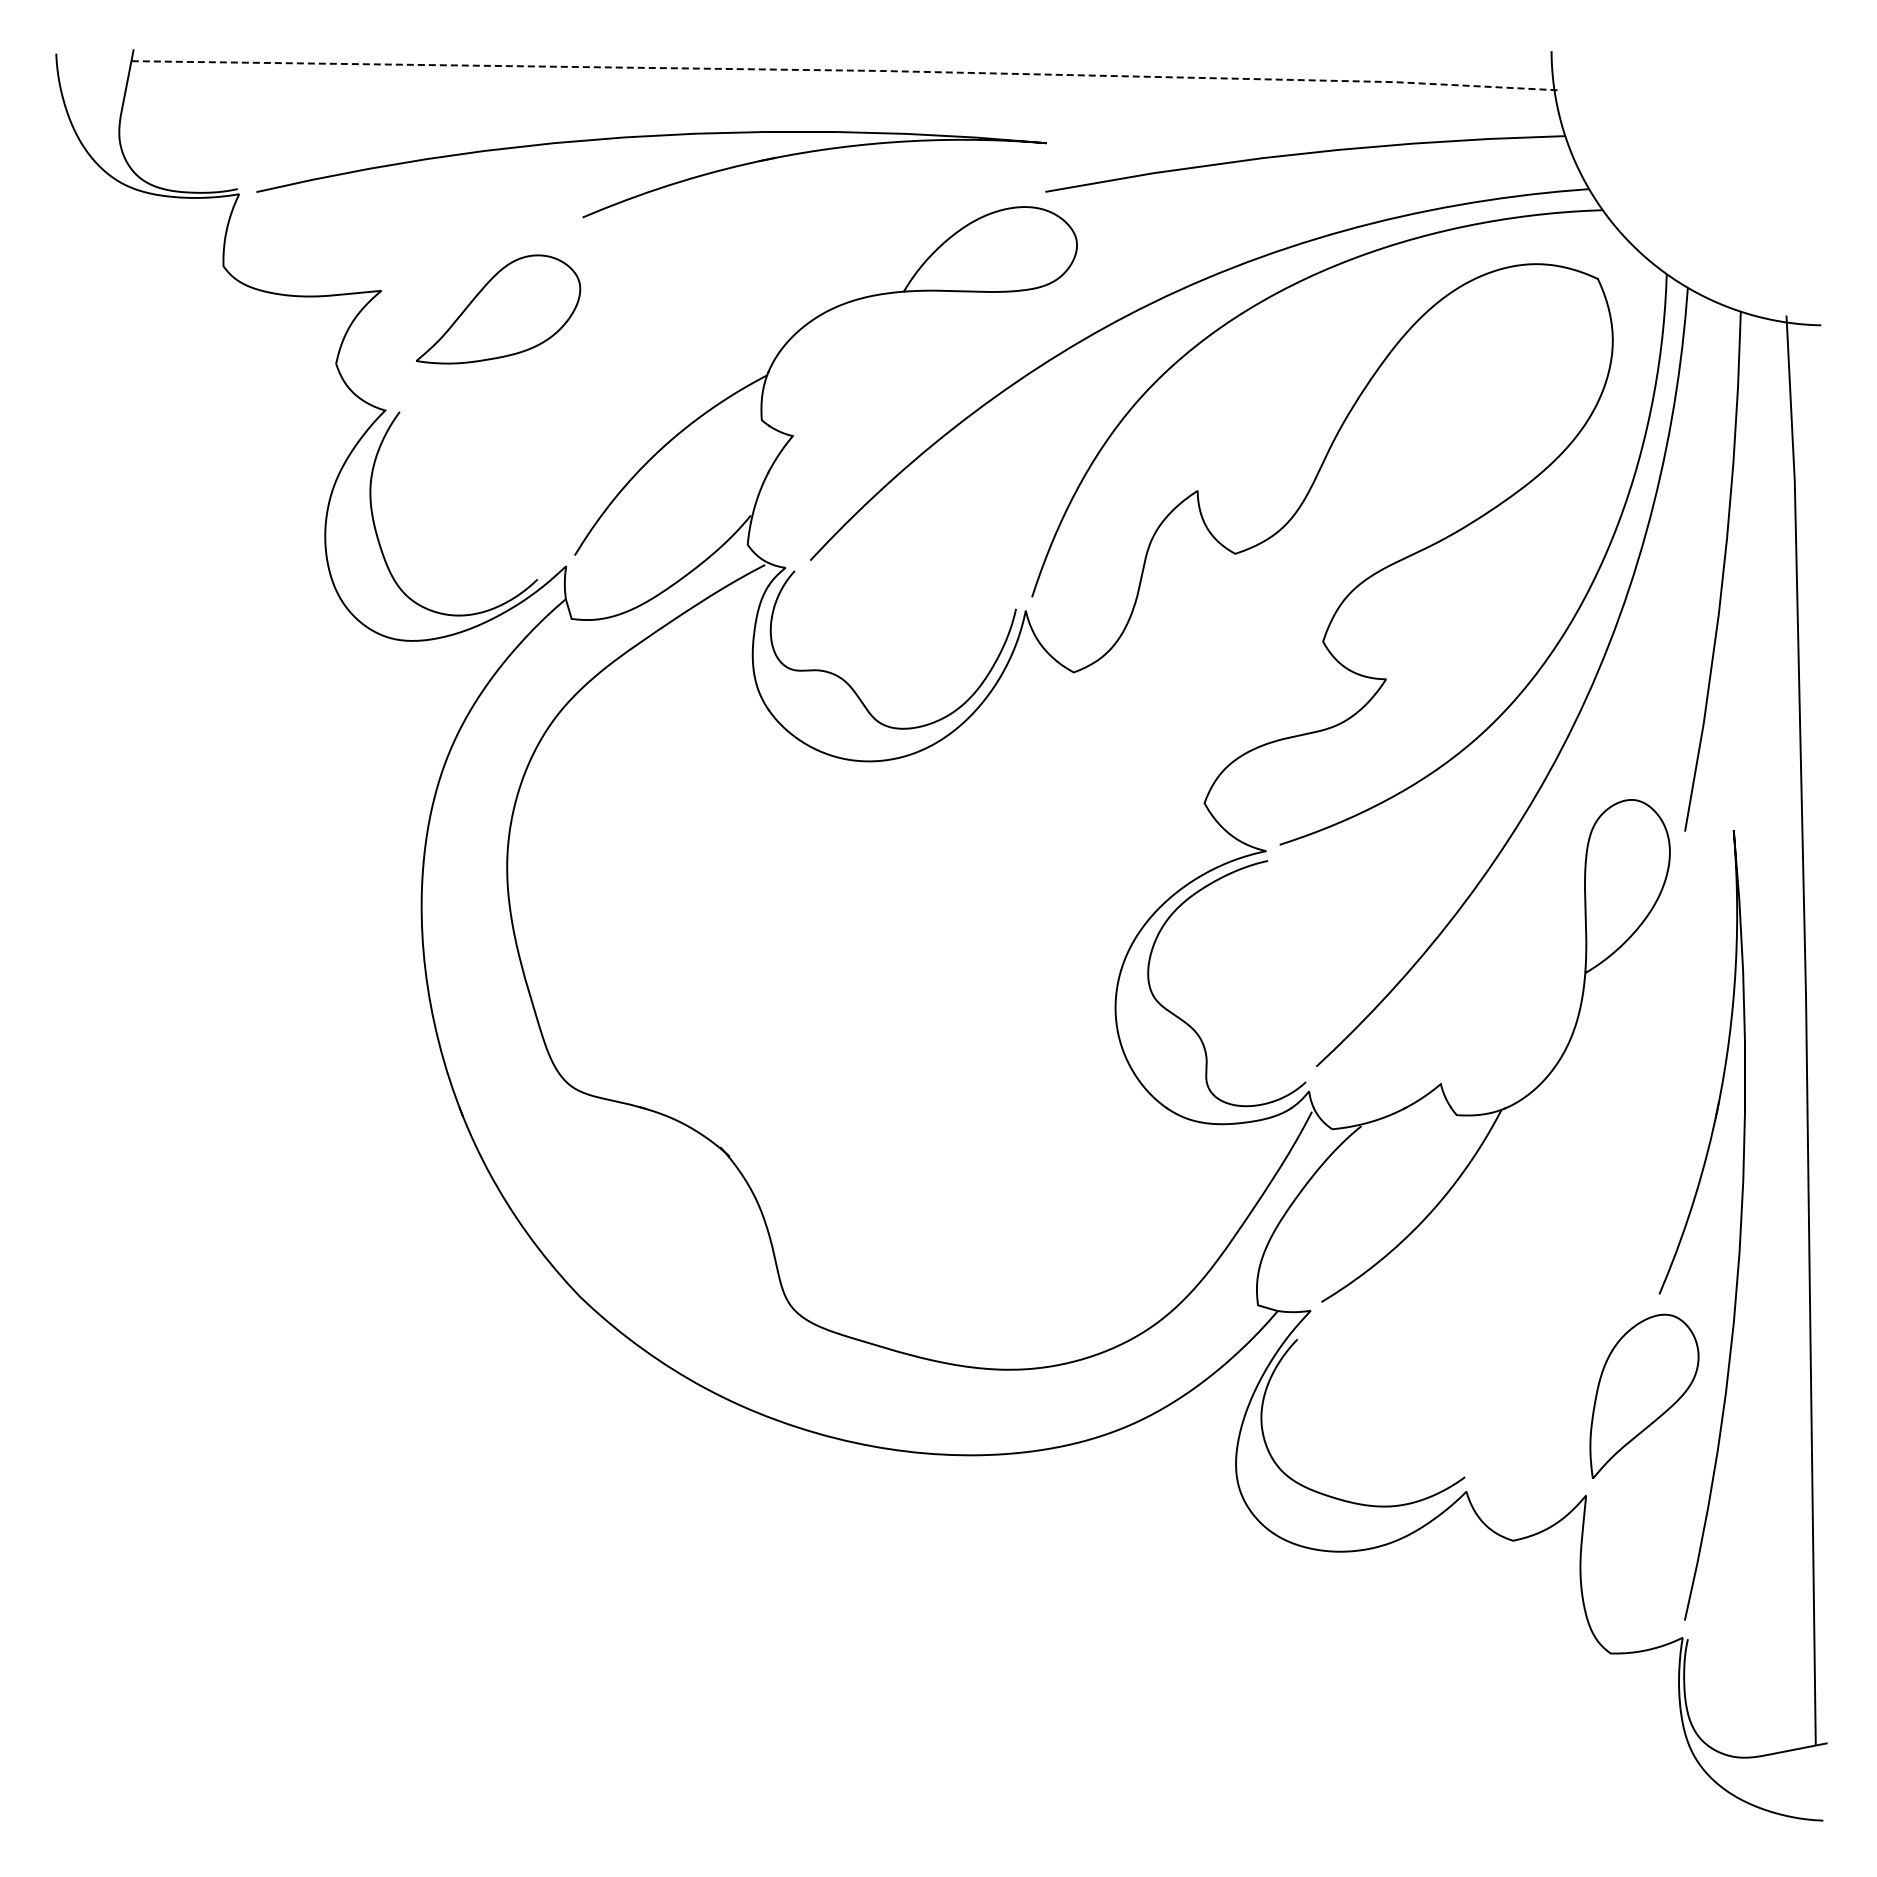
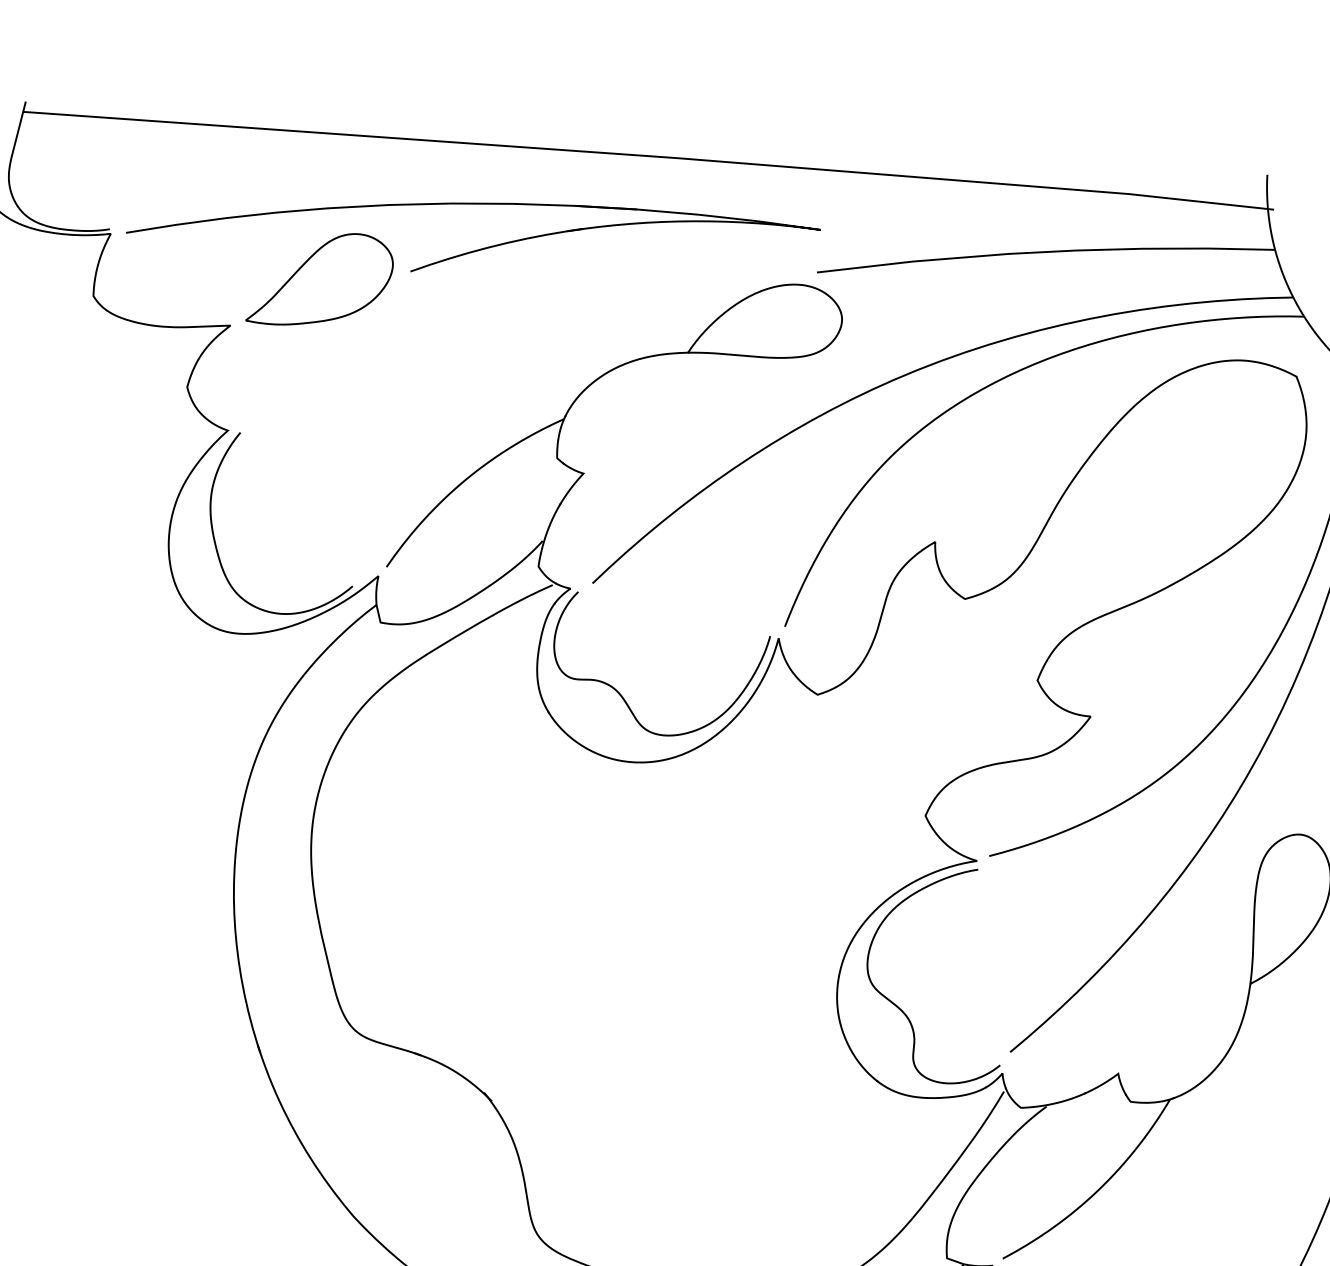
line: (848, 70) -> (650, 156), dashed -> solid
part: (498, 309) -> (320, 279), moved

